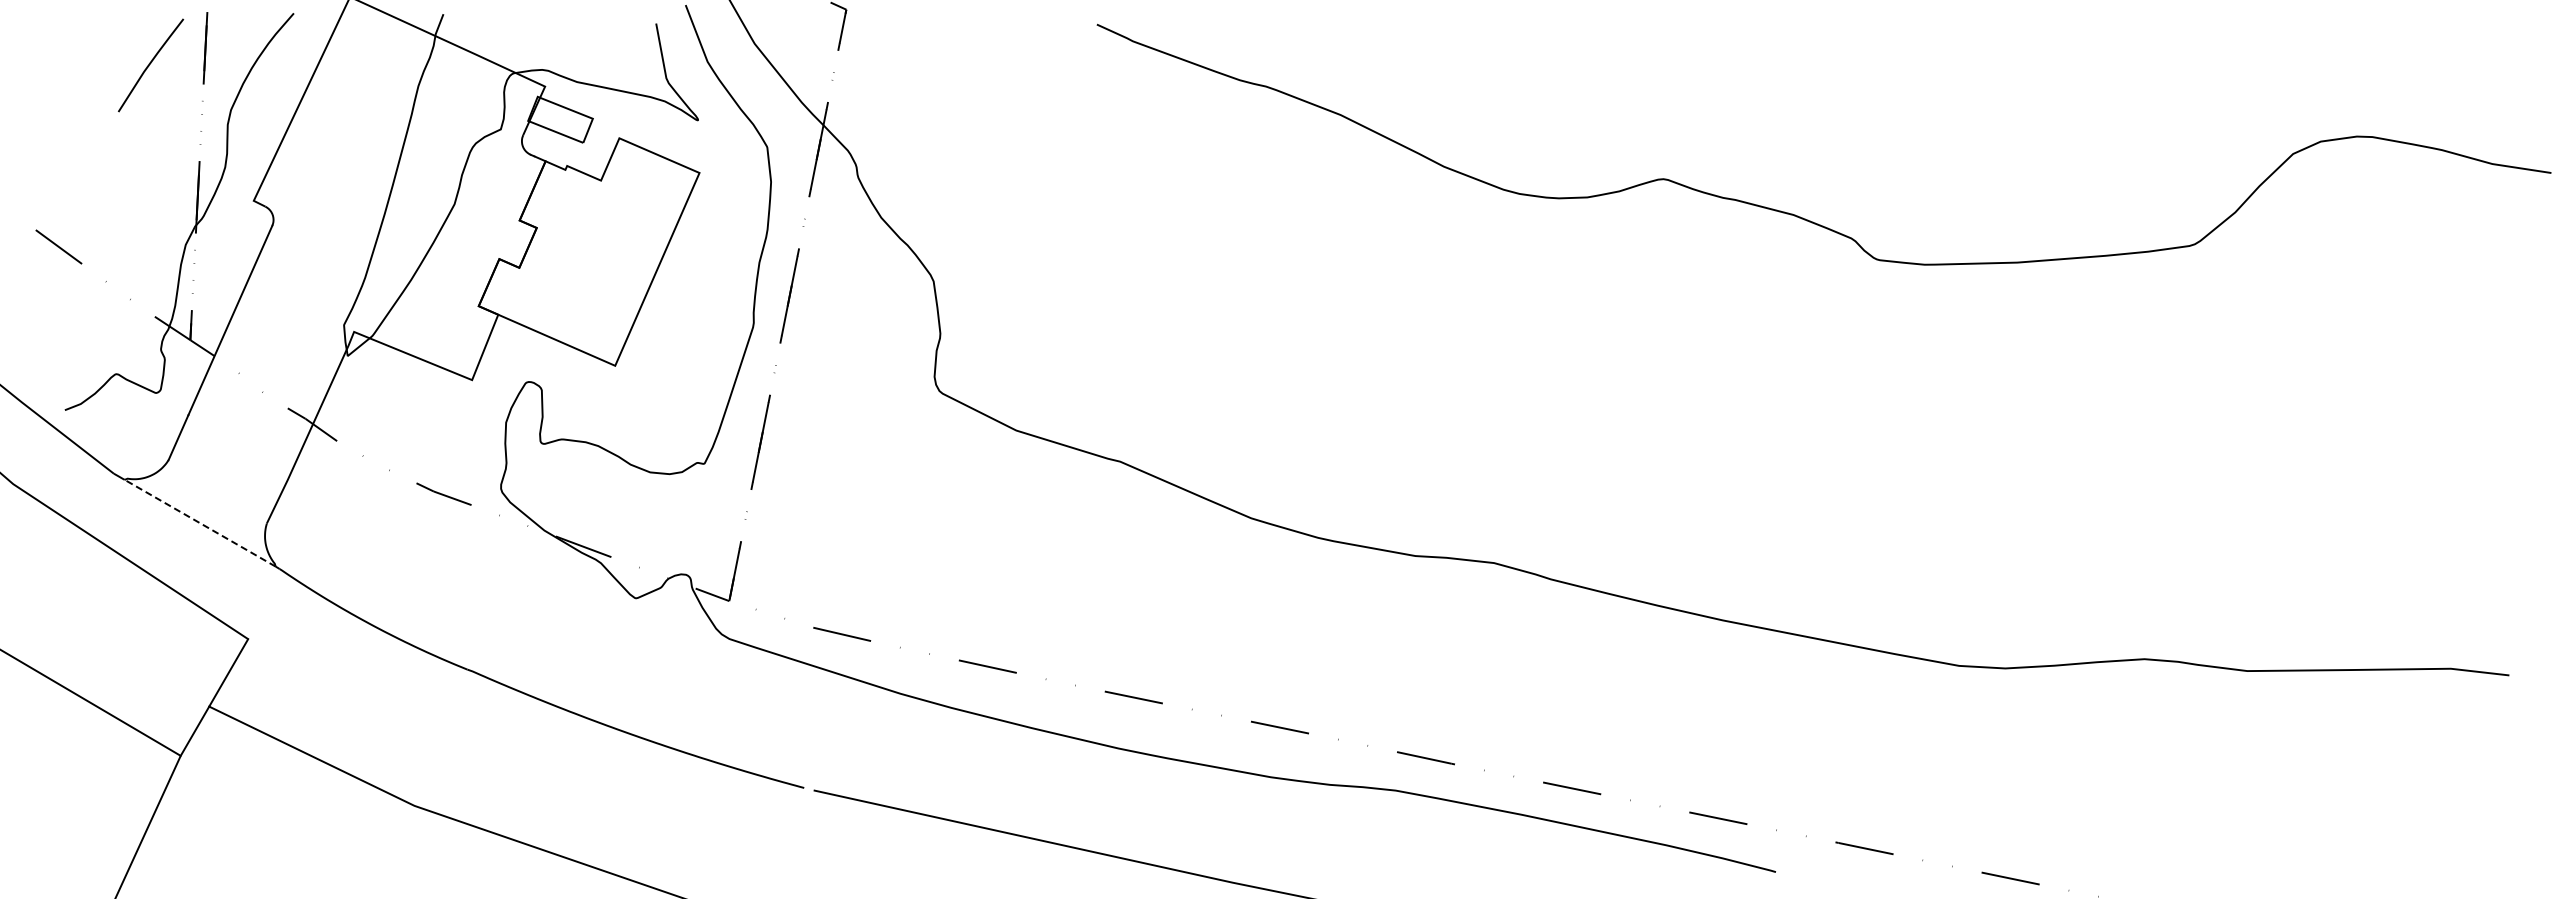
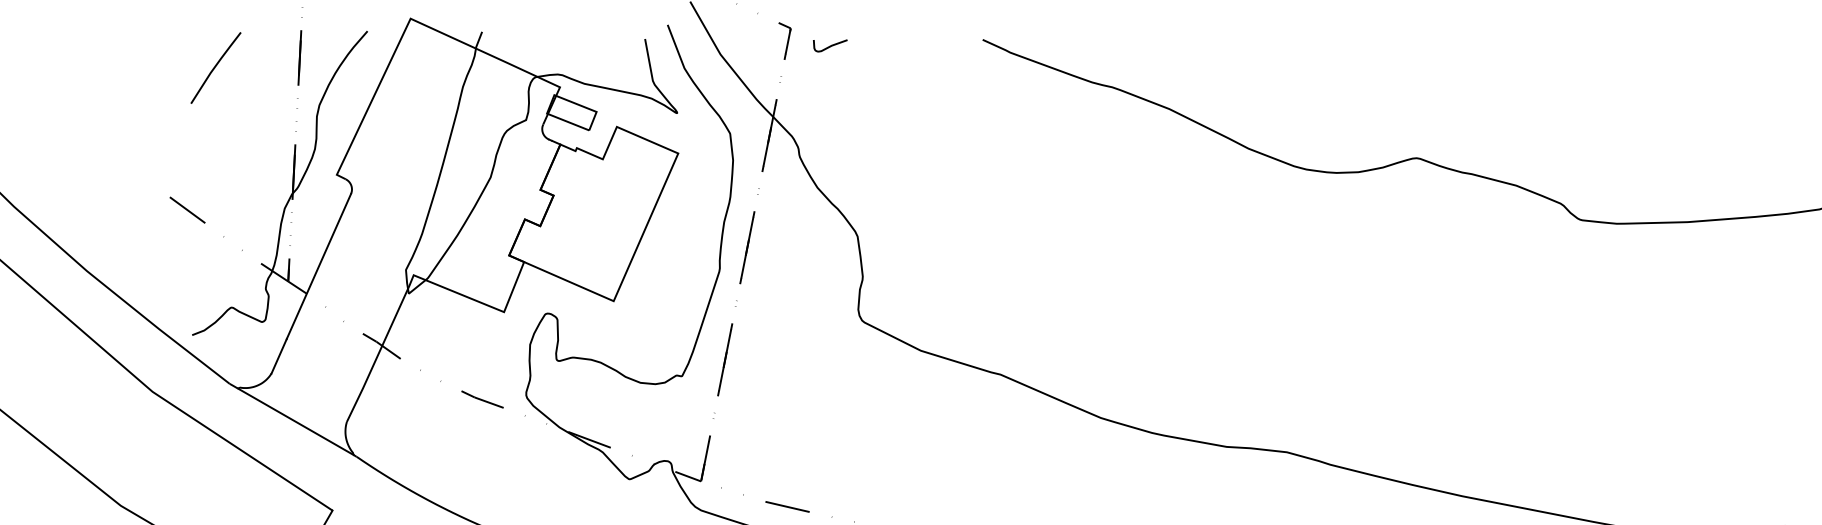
curve: (897, 32) -> (829, 45), added
line: (150, 64) -> (215, 67), moved
line: (199, 523) -> (295, 421), dashed -> solid

